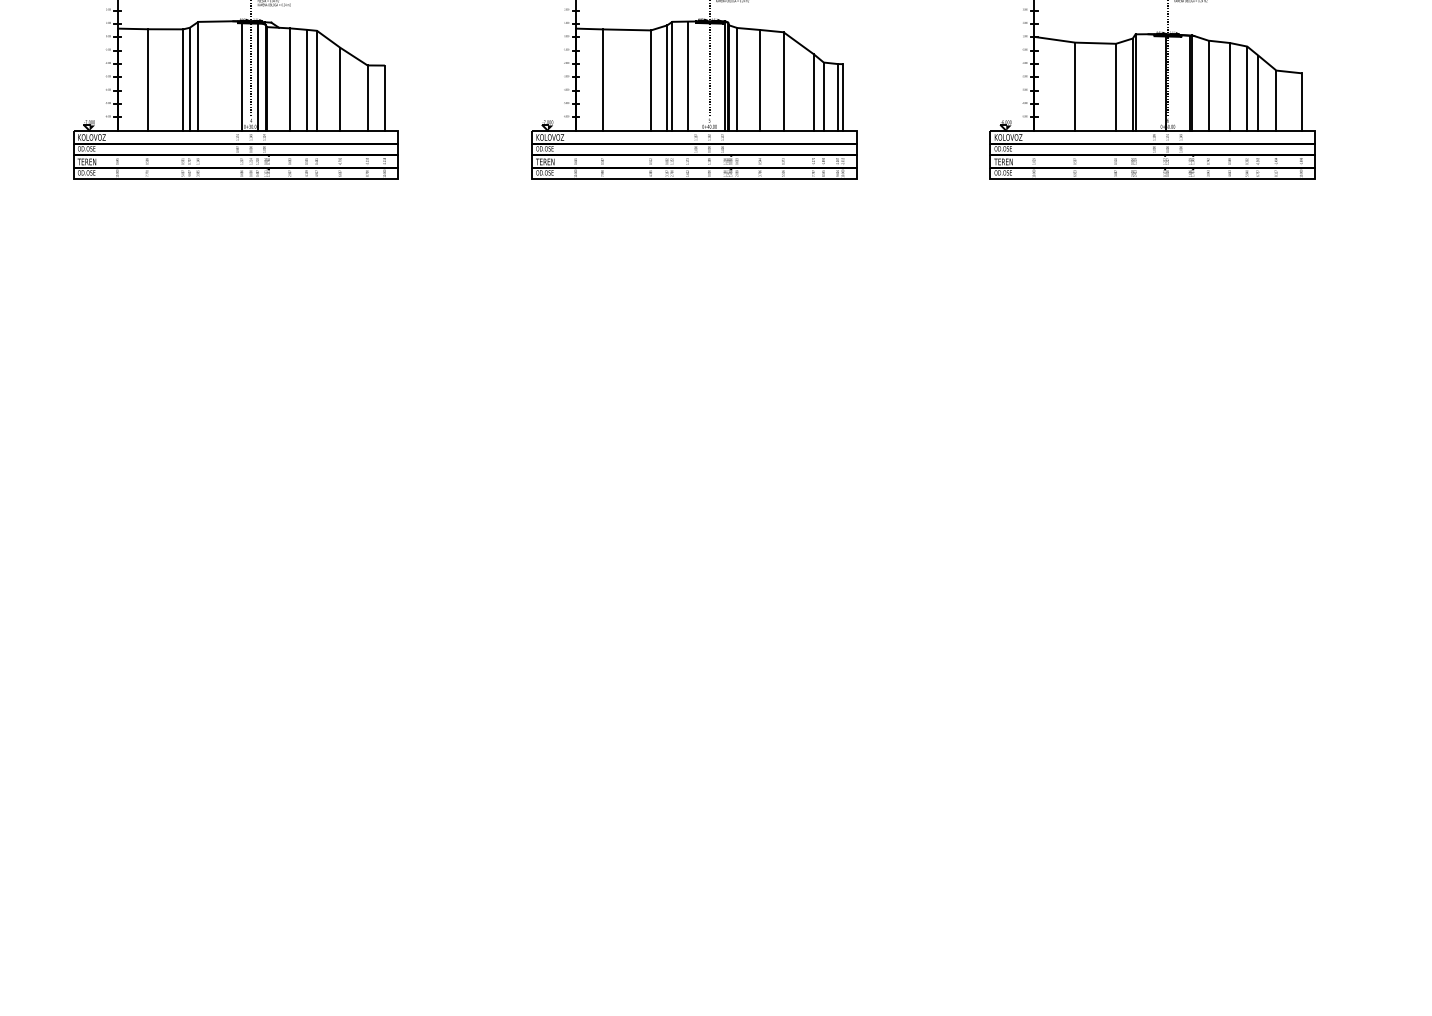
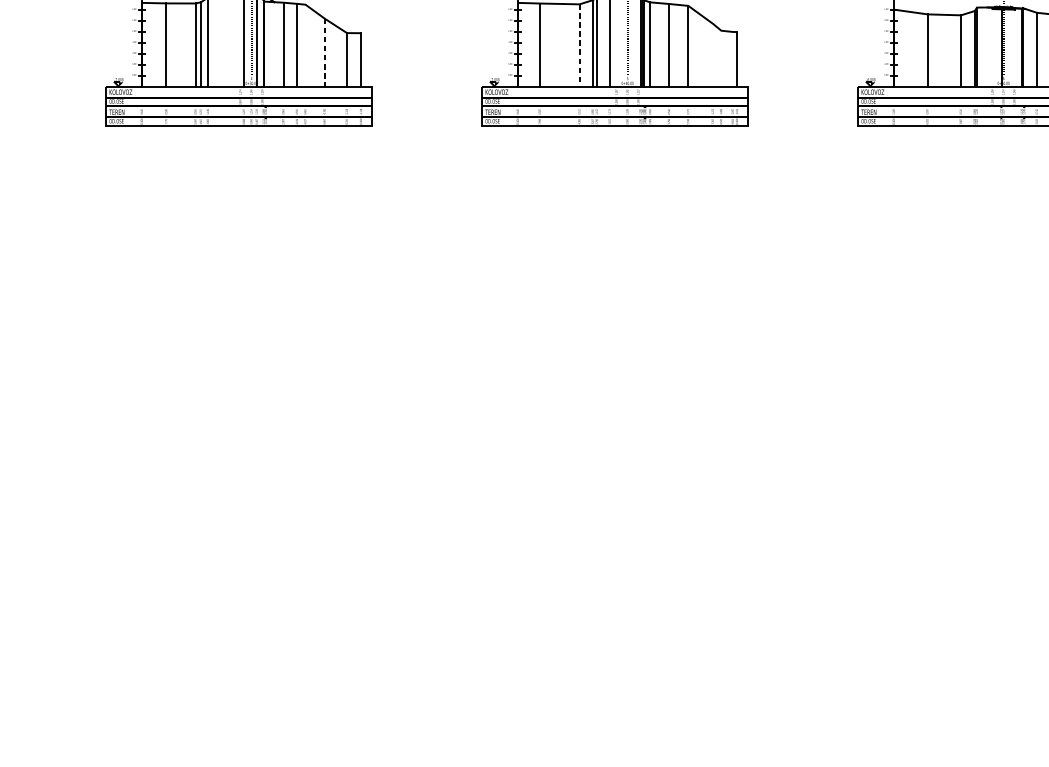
line: (317, 80) -> (305, 45), removed
line: (651, 81) -> (579, 46), solid -> dashed
line: (340, 89) -> (324, 52), solid -> dashed
line: (813, 92) -> (712, 55), removed
line: (823, 96) -> (721, 58), removed
line: (837, 97) -> (732, 59), removed

